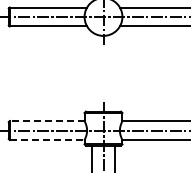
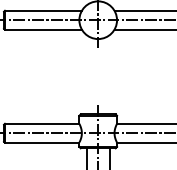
line: (46, 121) -> (41, 124), dashed -> solid
line: (47, 140) -> (42, 143), dashed -> solid

